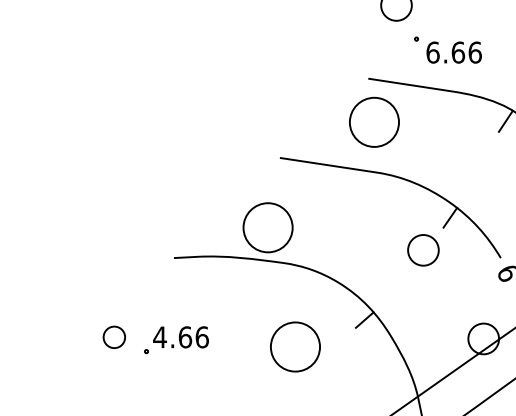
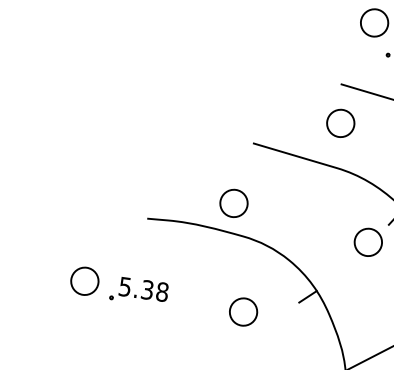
circle: (374, 122) -> (340, 123), size x0.62
circle: (267, 227) -> (233, 203), size x0.62
circle: (114, 337) -> (84, 281), size x1.43
text: (180, 337) -> (143, 289), 4.66 -> 5.38
circle: (295, 346) -> (243, 311), size x0.62

